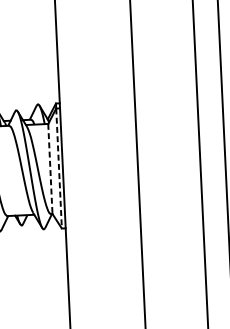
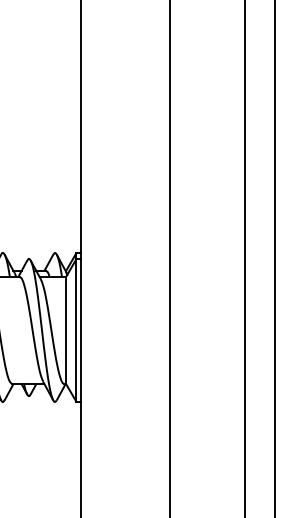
line: (50, 168) -> (66, 330), dashed -> solid
line: (59, 168) -> (76, 330), dashed -> solid

